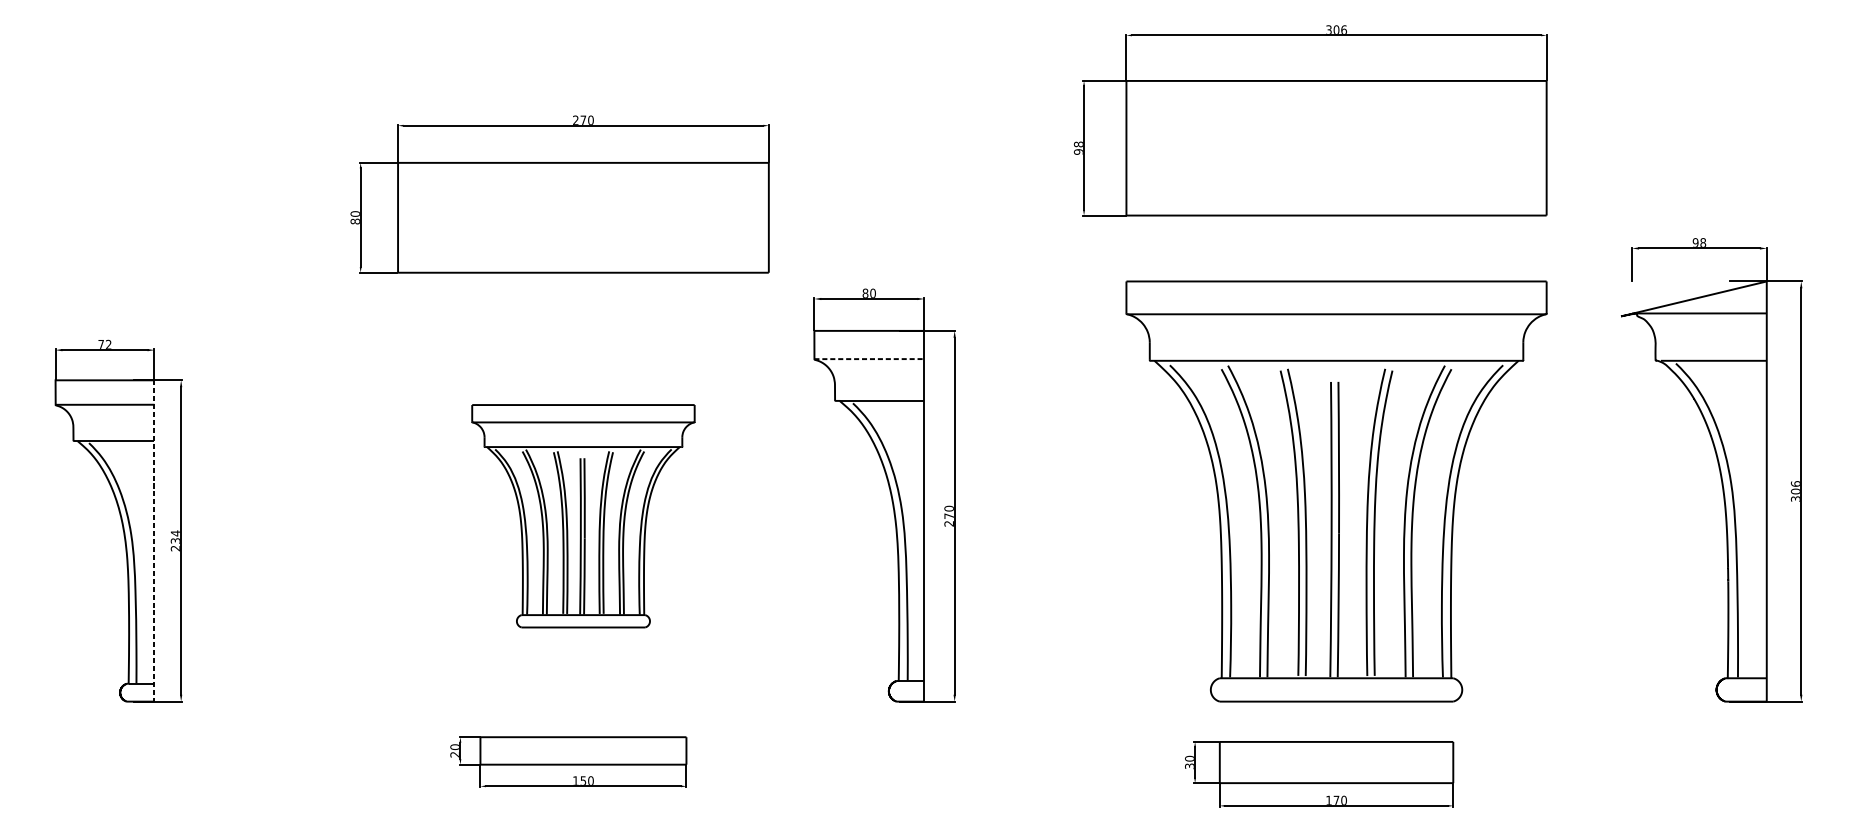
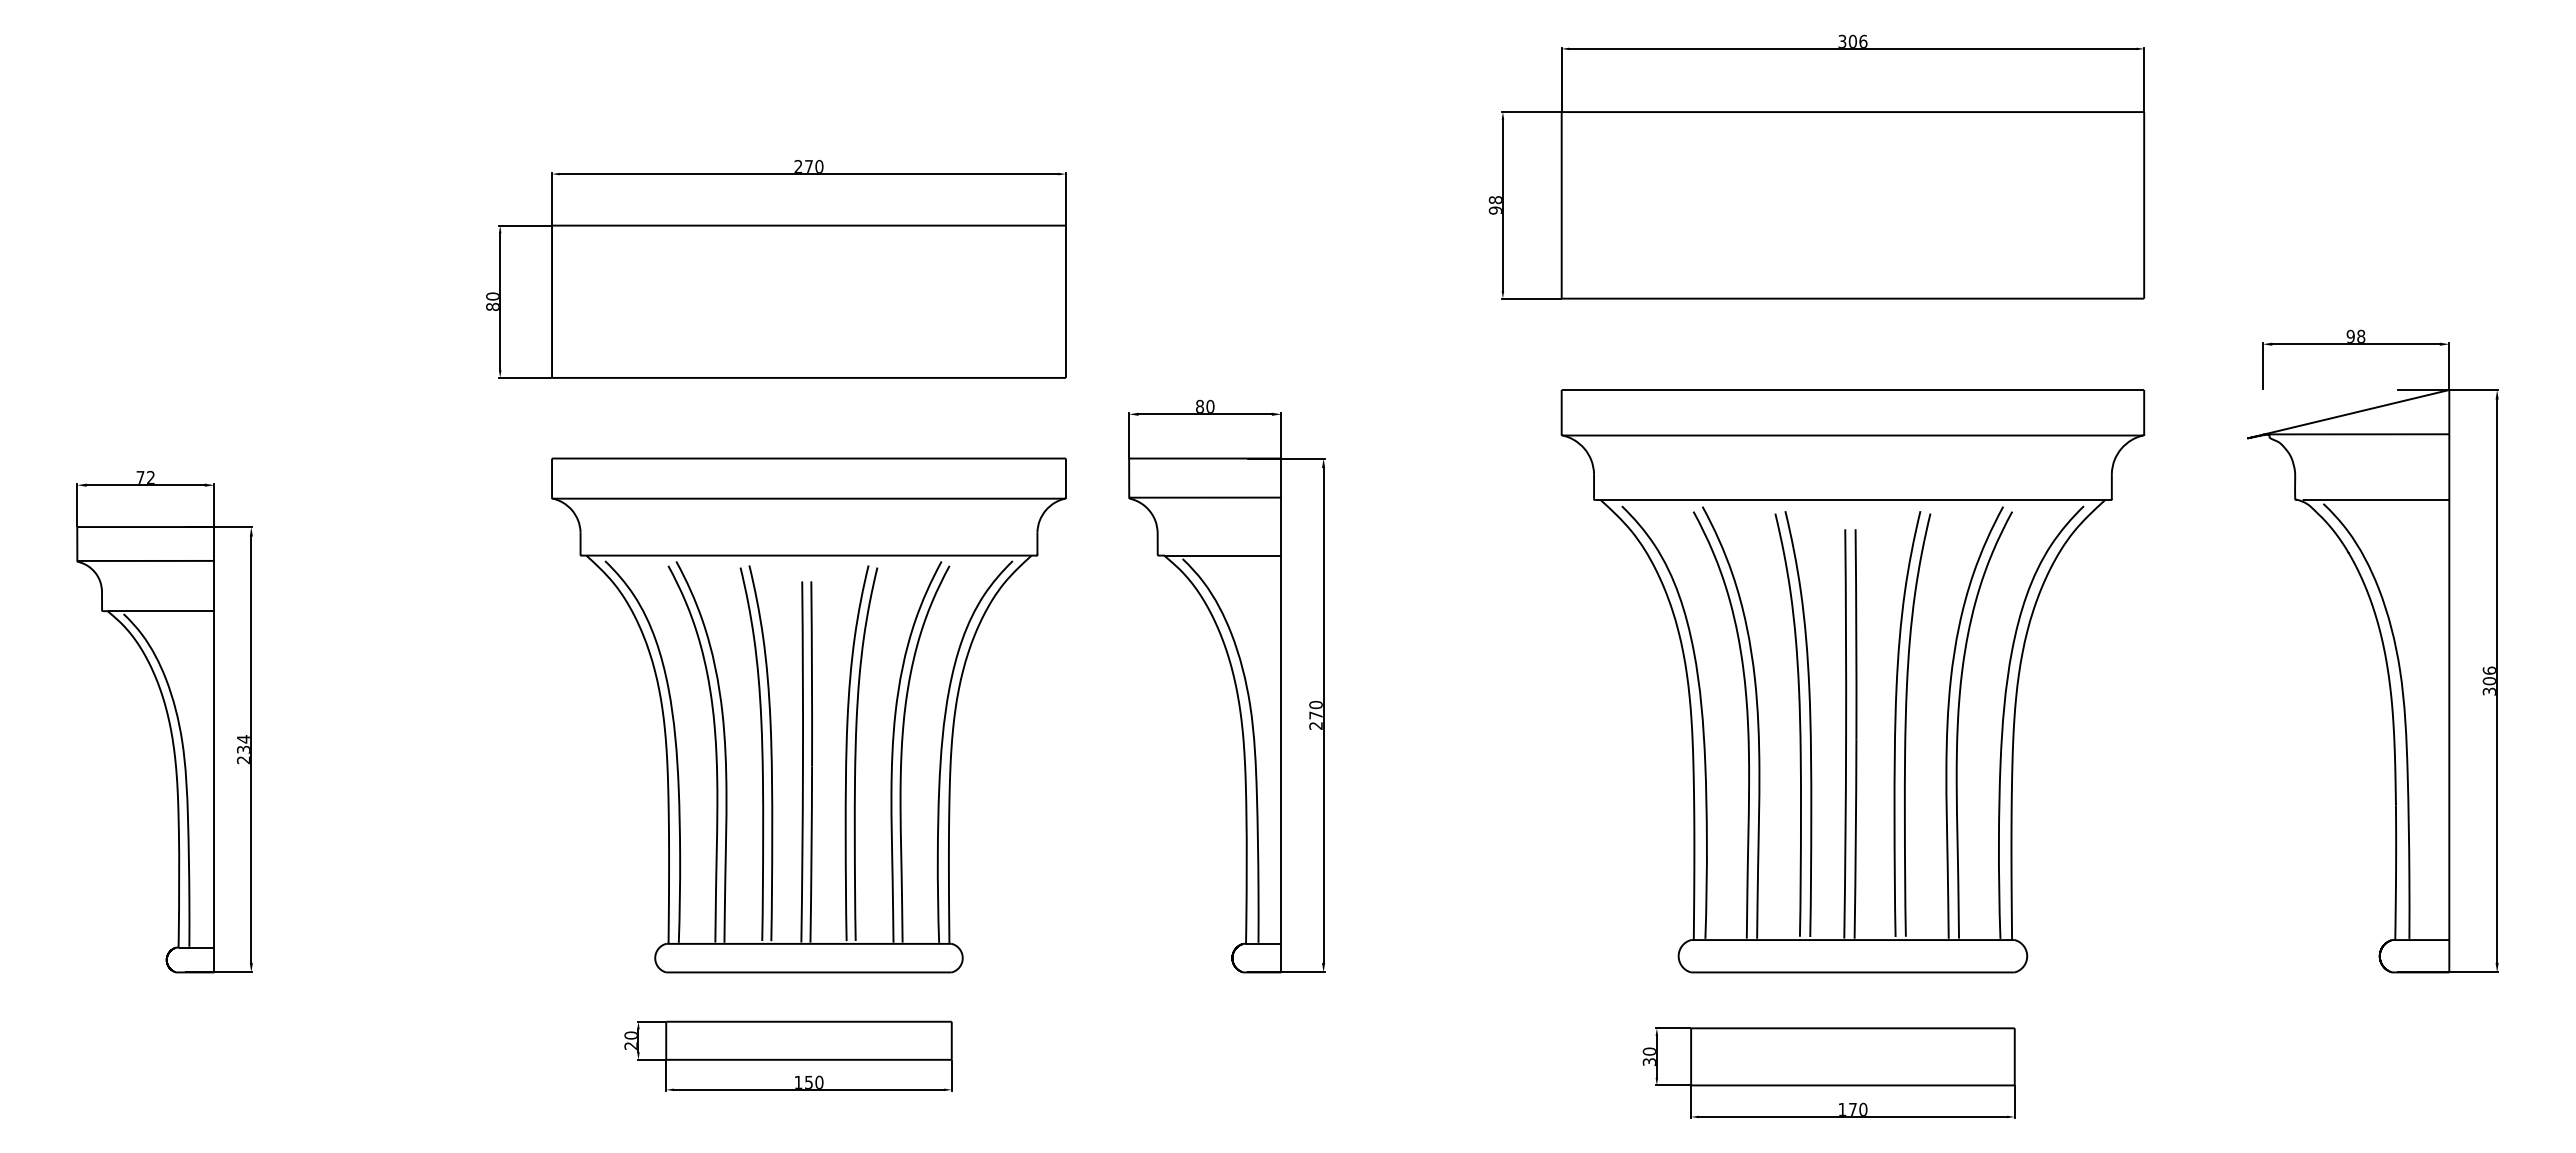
line: (869, 359) -> (1205, 497), dashed -> solid
part: (583, 516) -> (808, 715), size x1.67
line: (154, 540) -> (214, 749), dashed -> solid

